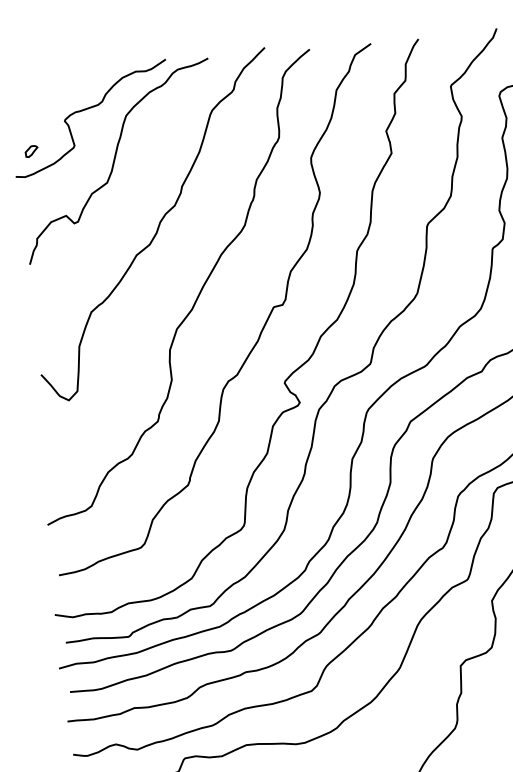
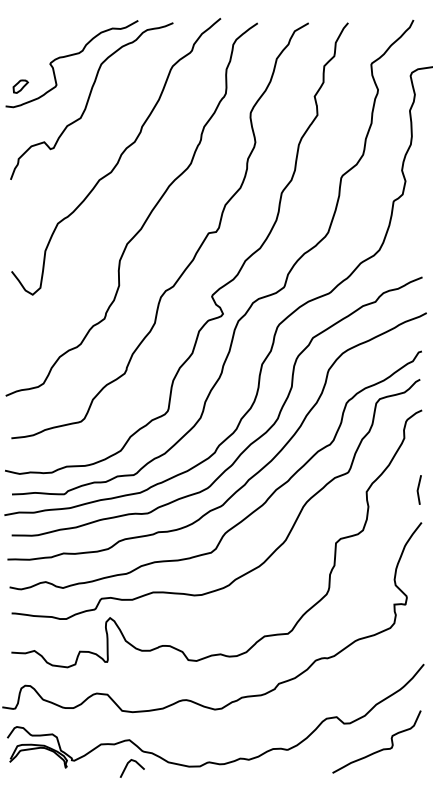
part: (31, 151) -> (20, 86), size x1.43

